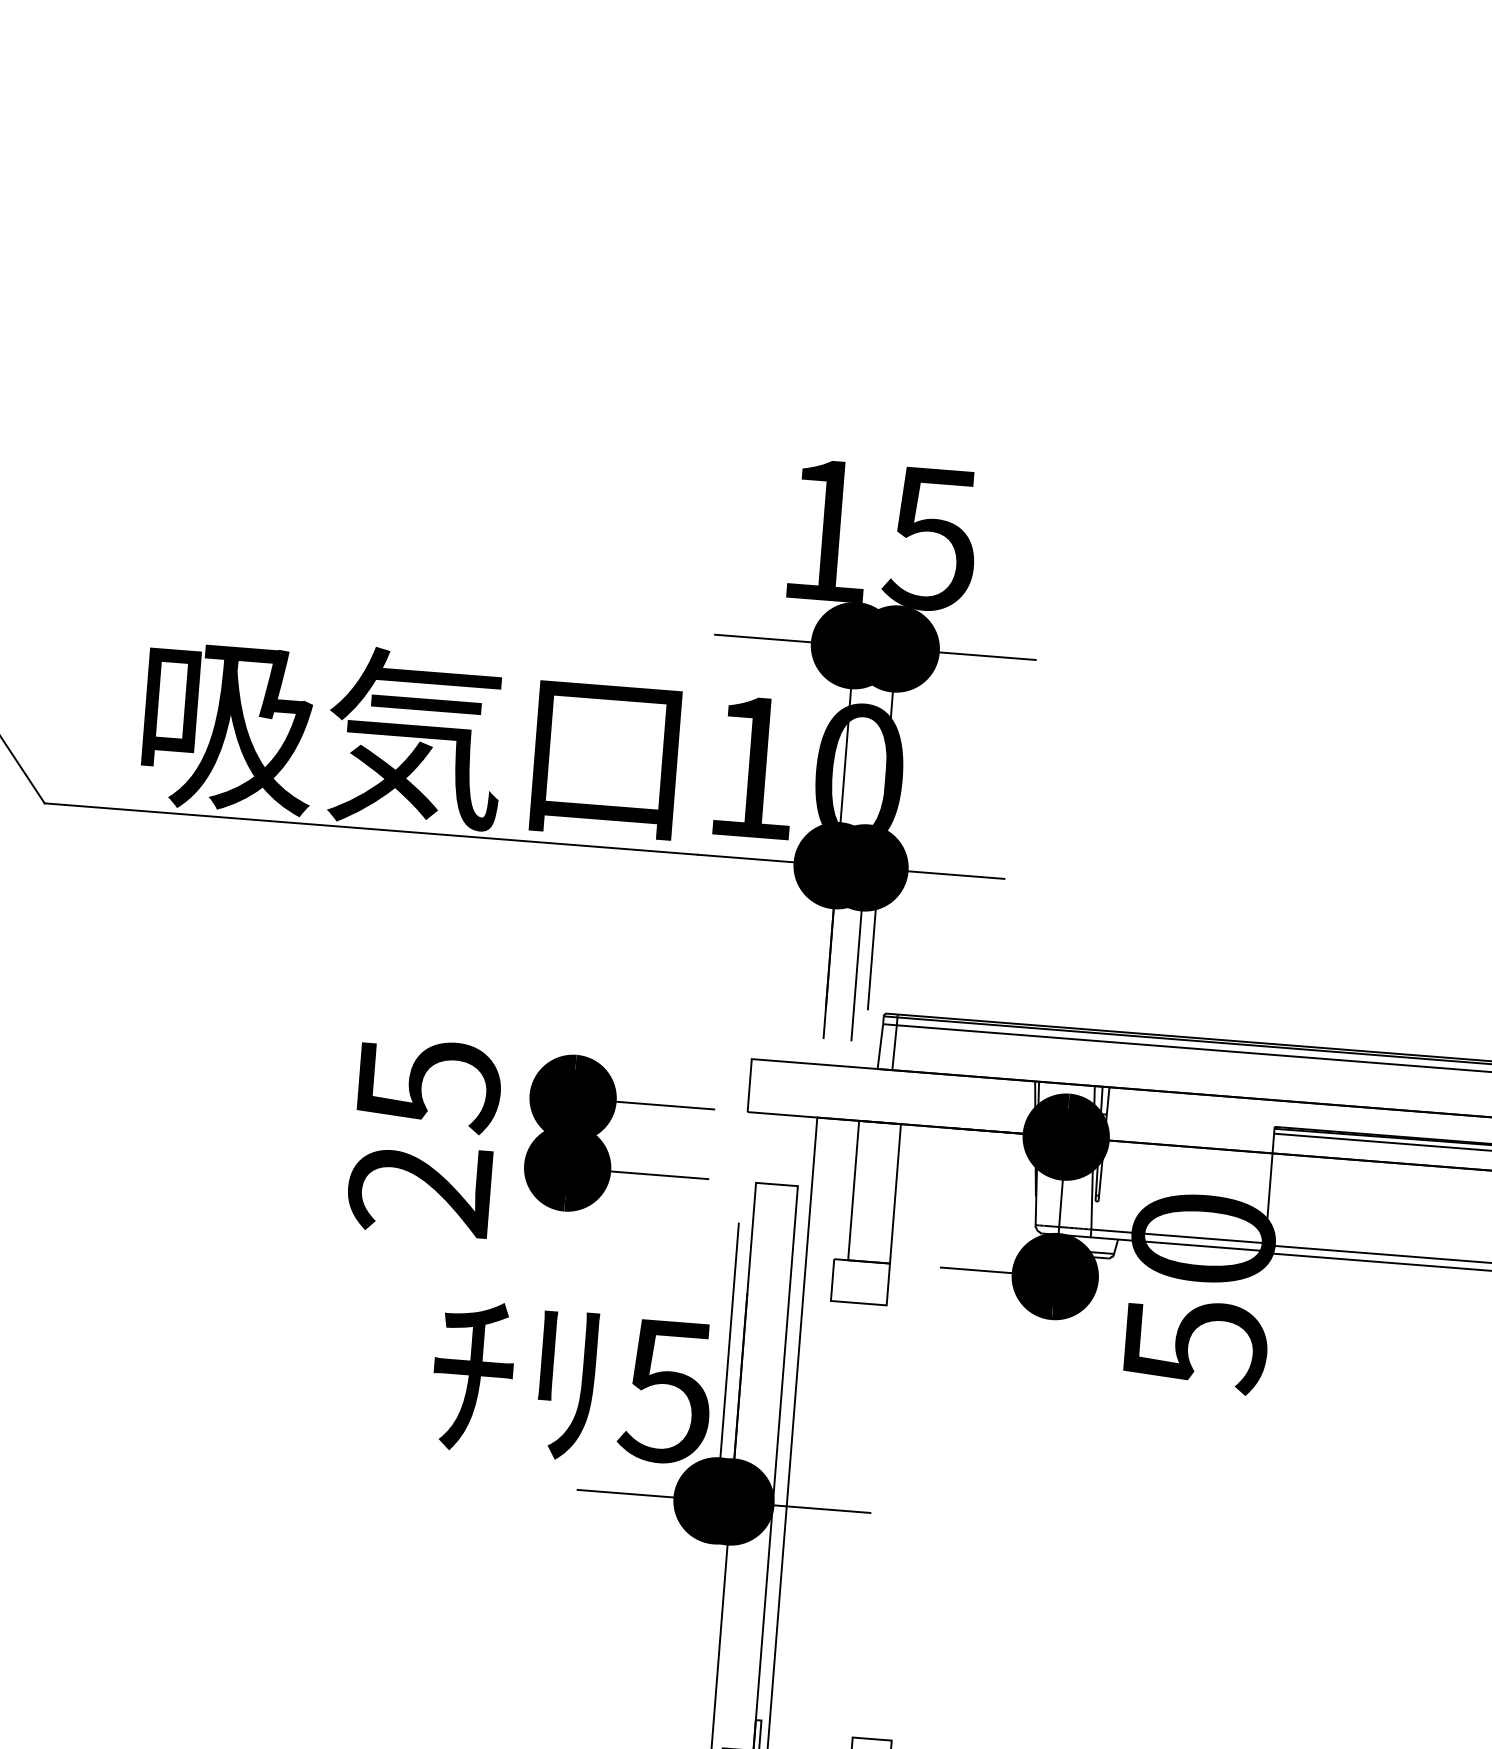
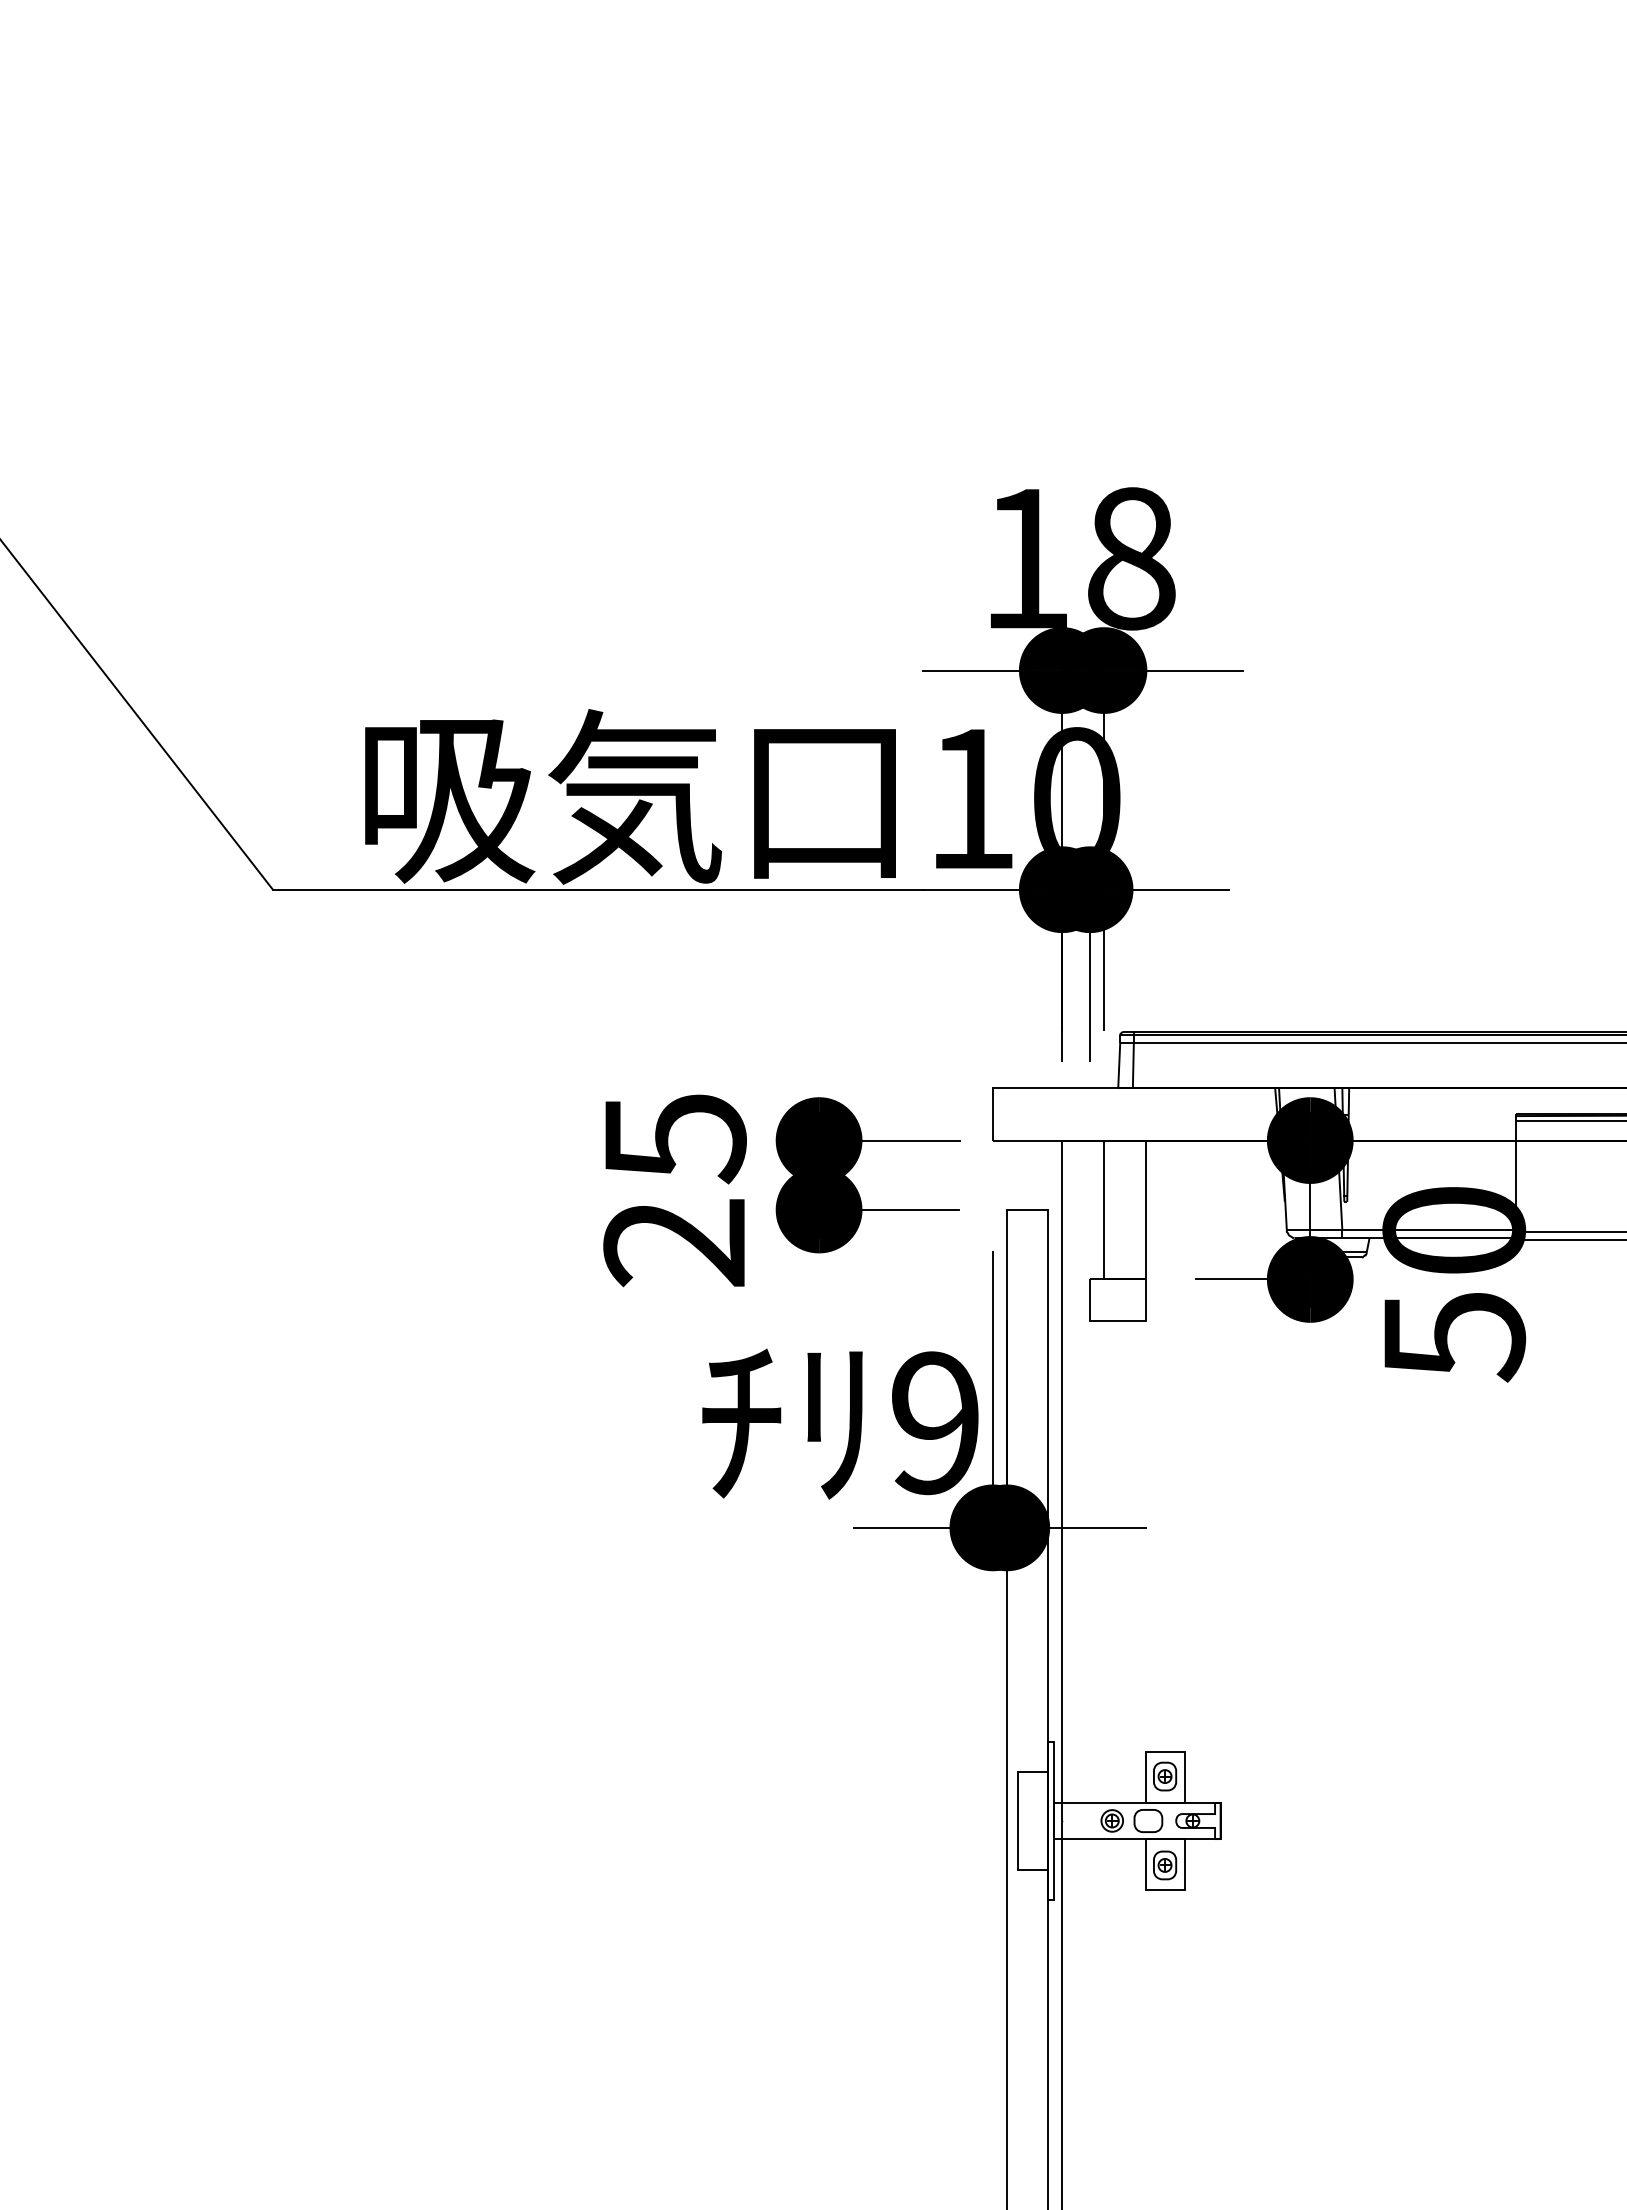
text: (930, 538) -> (1129, 558), 15 -> 18
text: (665, 1391) -> (933, 1423), 5 -> 9

